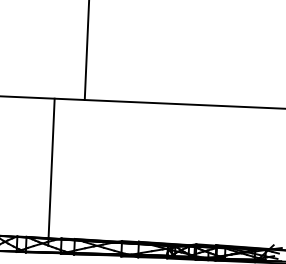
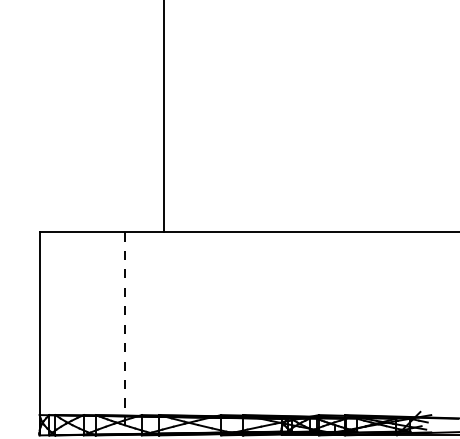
line: (51, 172) -> (124, 329), solid -> dashed

